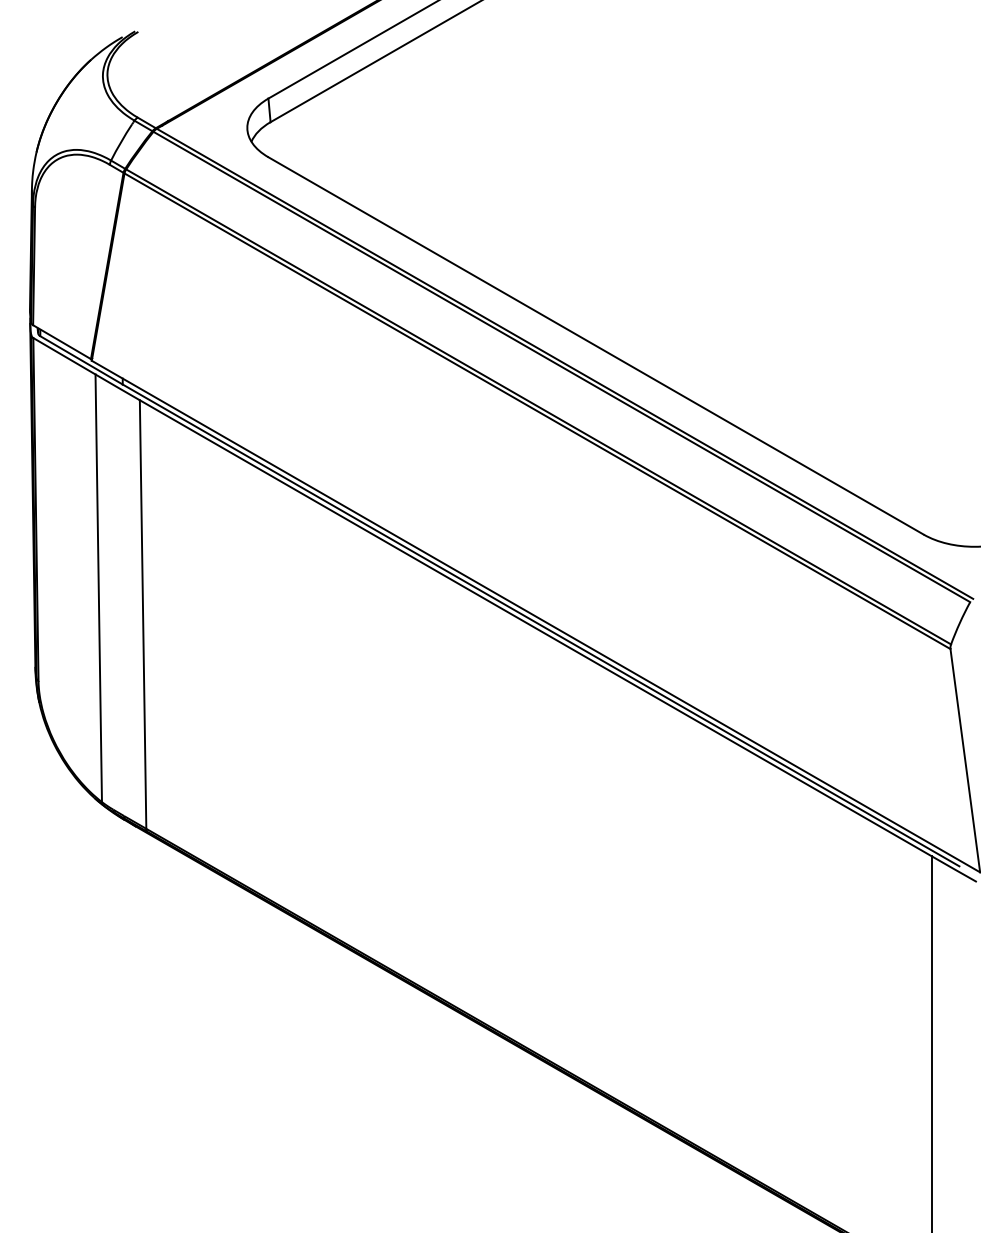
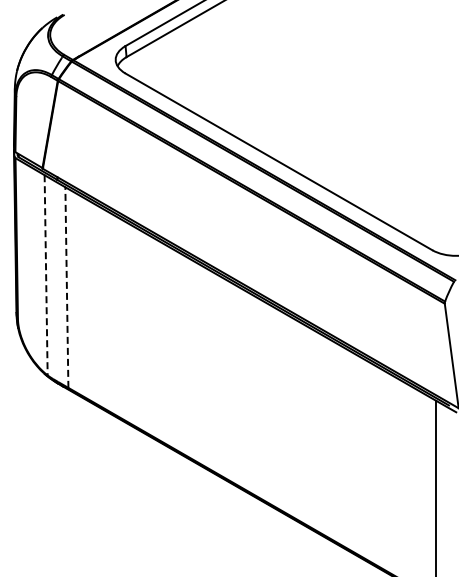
line: (99, 588) -> (46, 275), solid -> dashed
line: (142, 614) -> (66, 287), solid -> dashed

